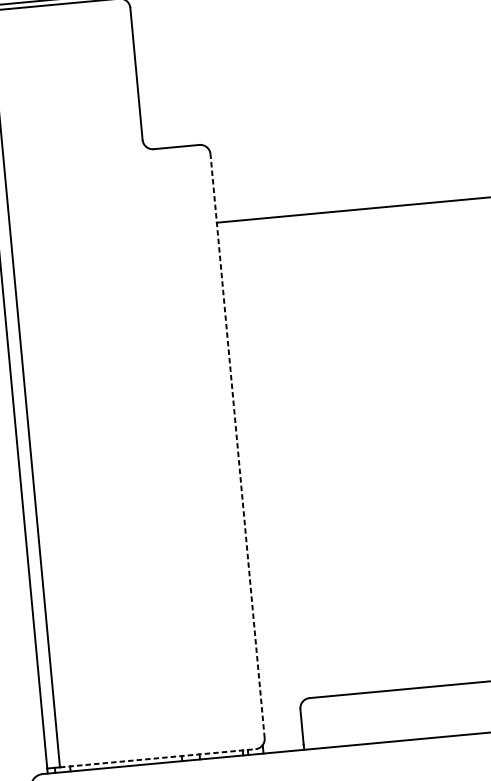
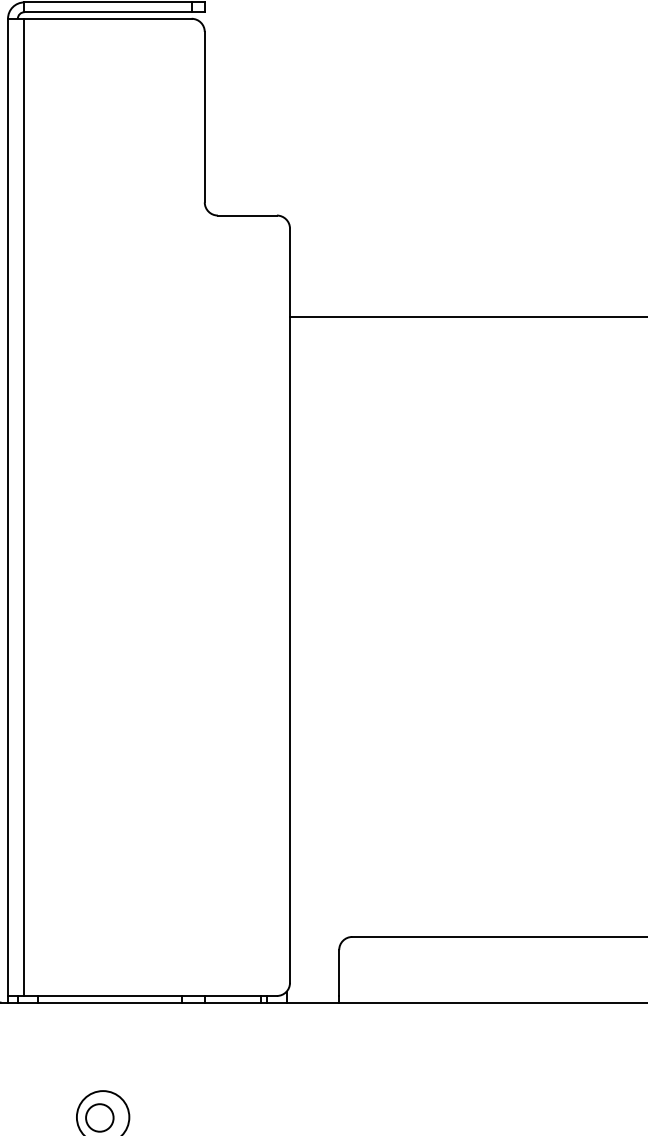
line: (237, 445) -> (290, 605), dashed -> solid
line: (158, 757) -> (151, 995), dashed -> solid

